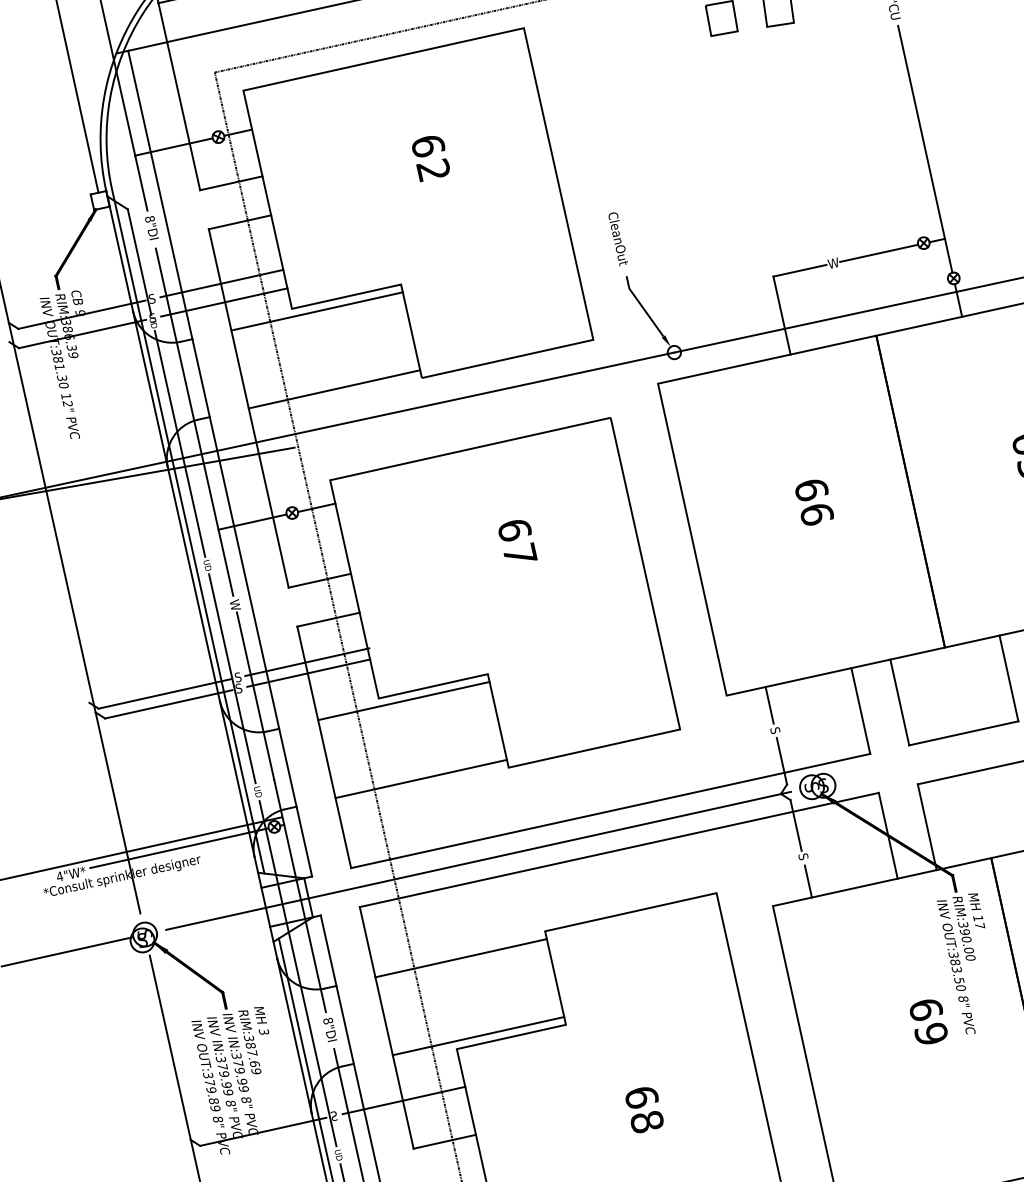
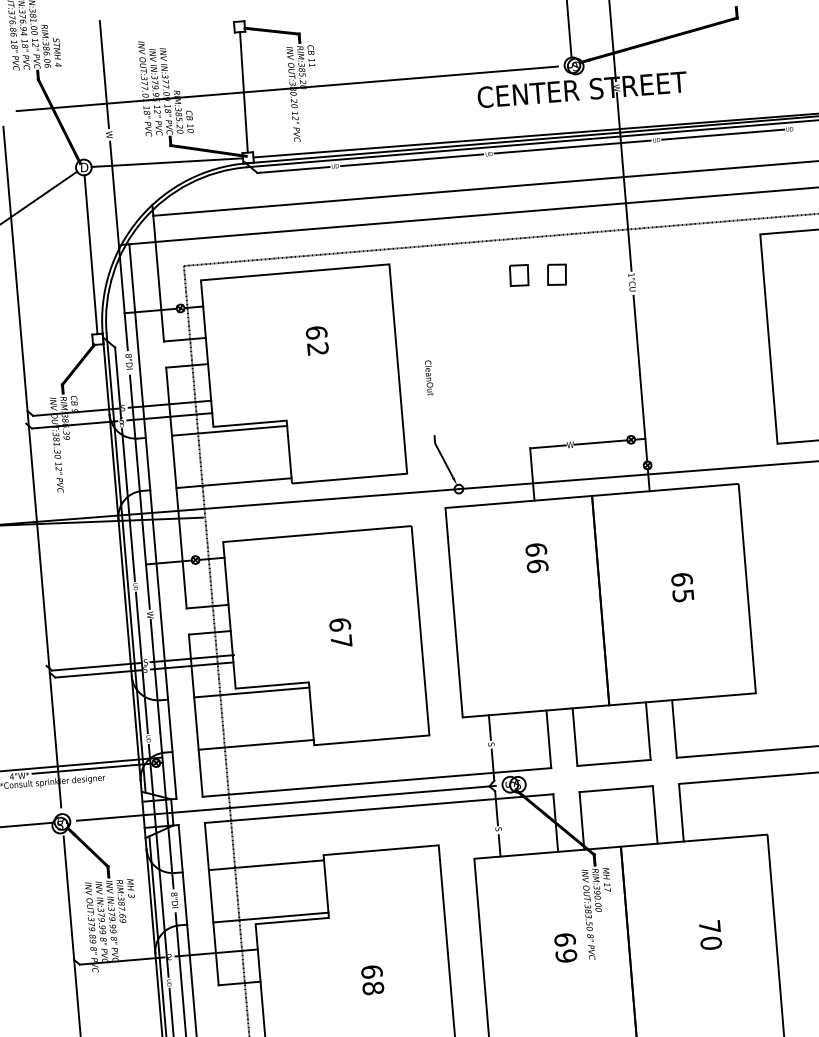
text: (618, 238) -> (429, 377), moved
text: (813, 502) -> (536, 558), moved
text: (516, 541) -> (340, 632), moved

